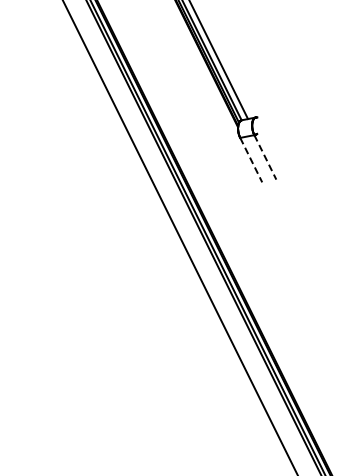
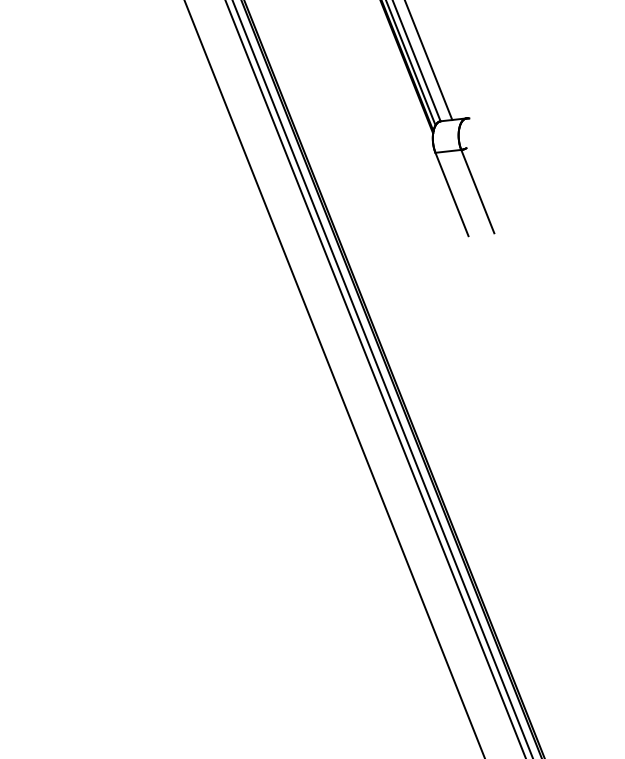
line: (265, 157) -> (478, 191), dashed -> solid
line: (251, 160) -> (452, 195), dashed -> solid

